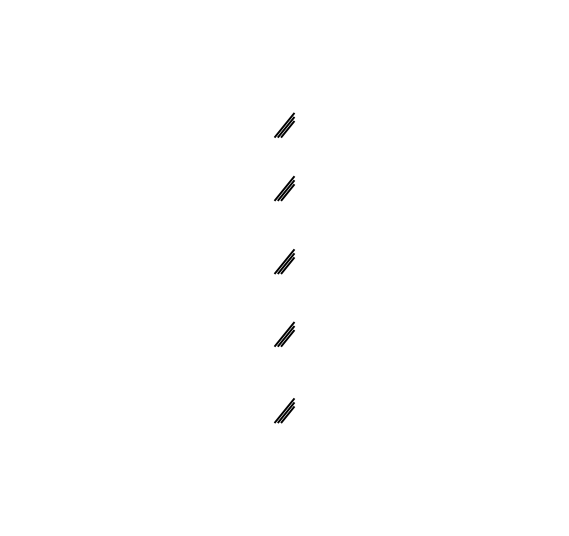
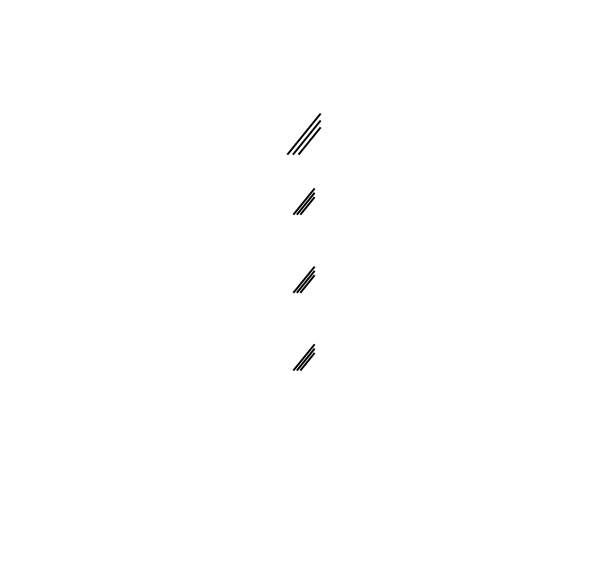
part: (284, 124) -> (304, 133), size x1.6
part: (284, 410) -> (304, 438), removed

